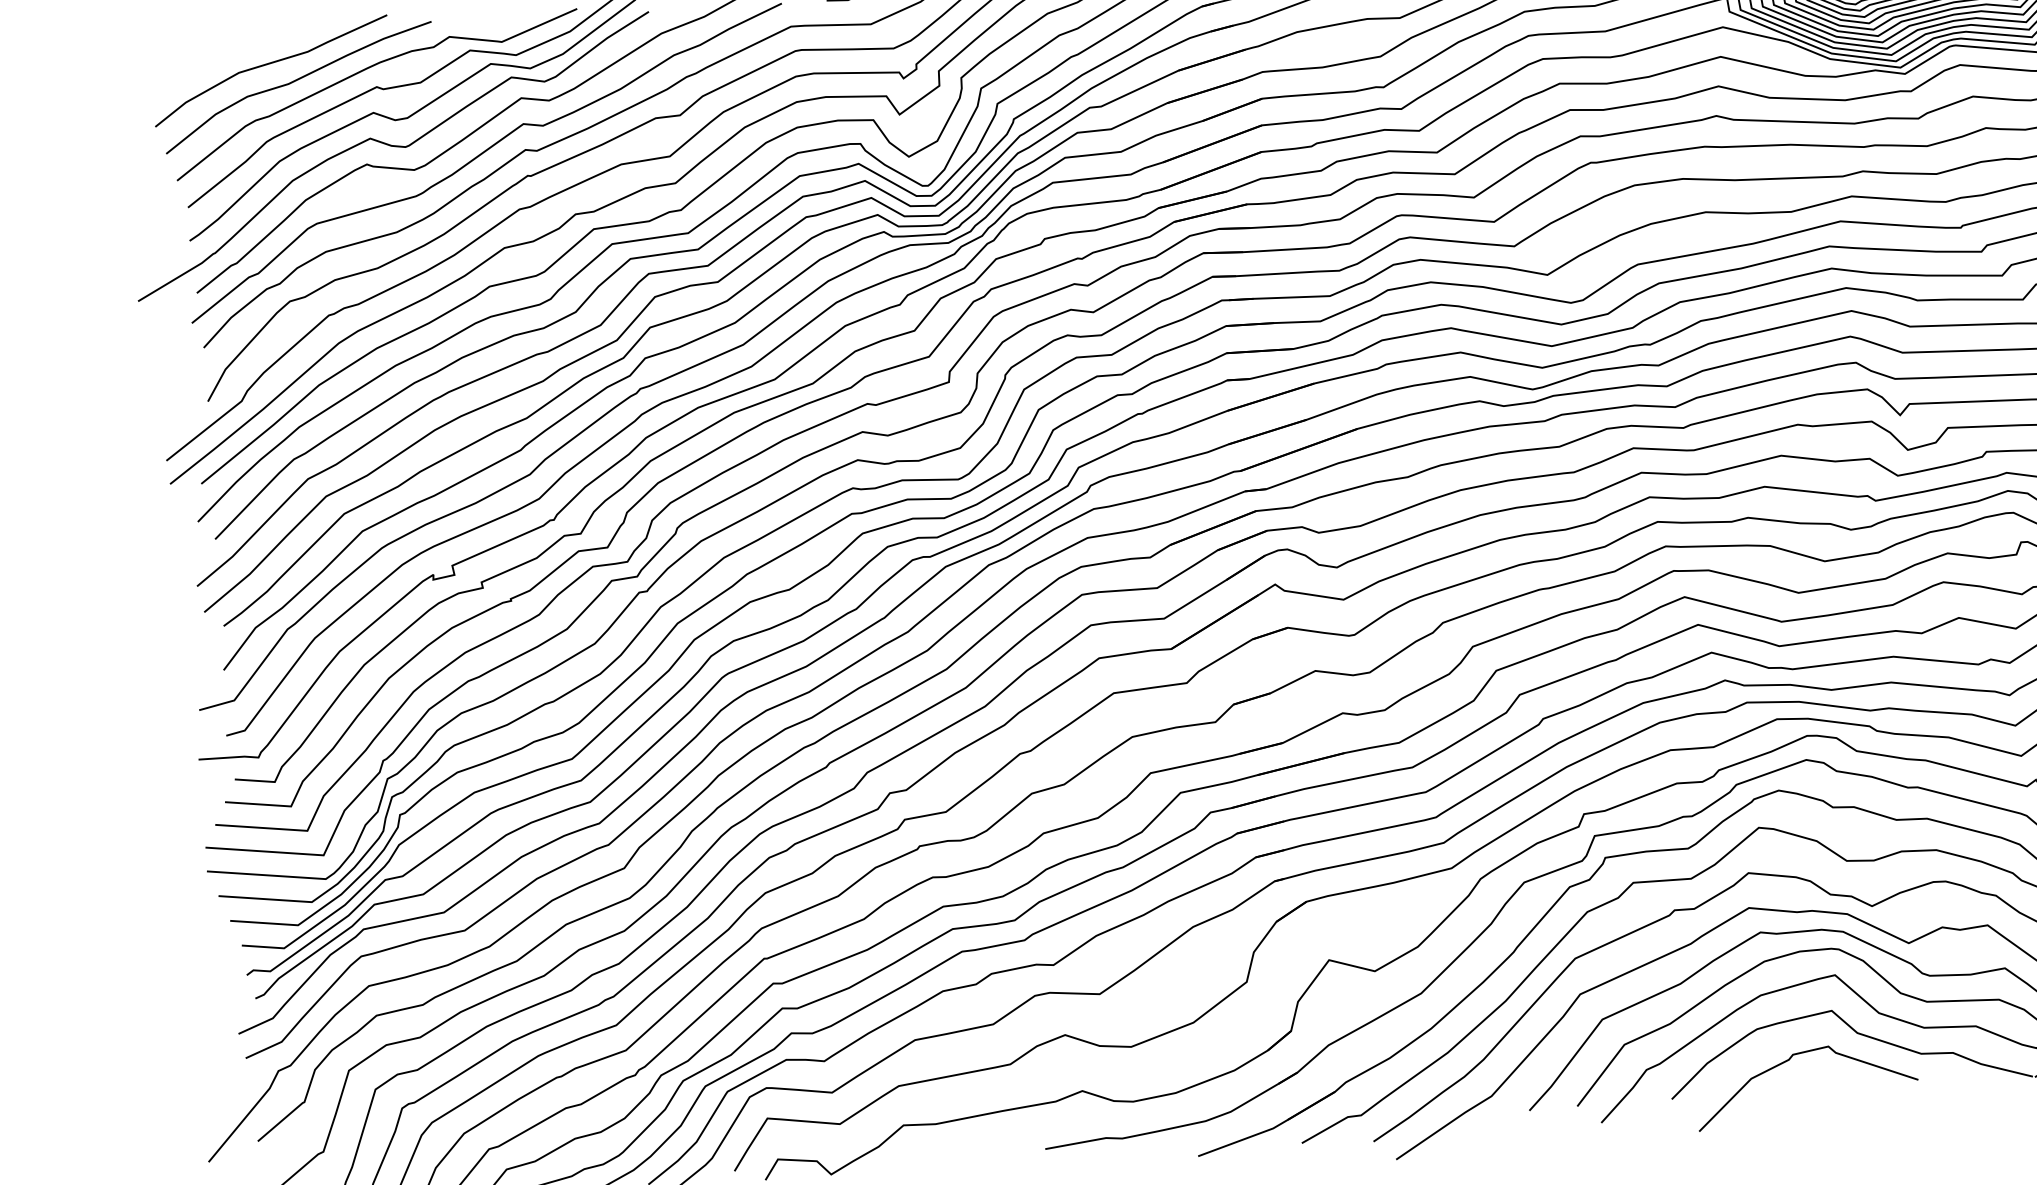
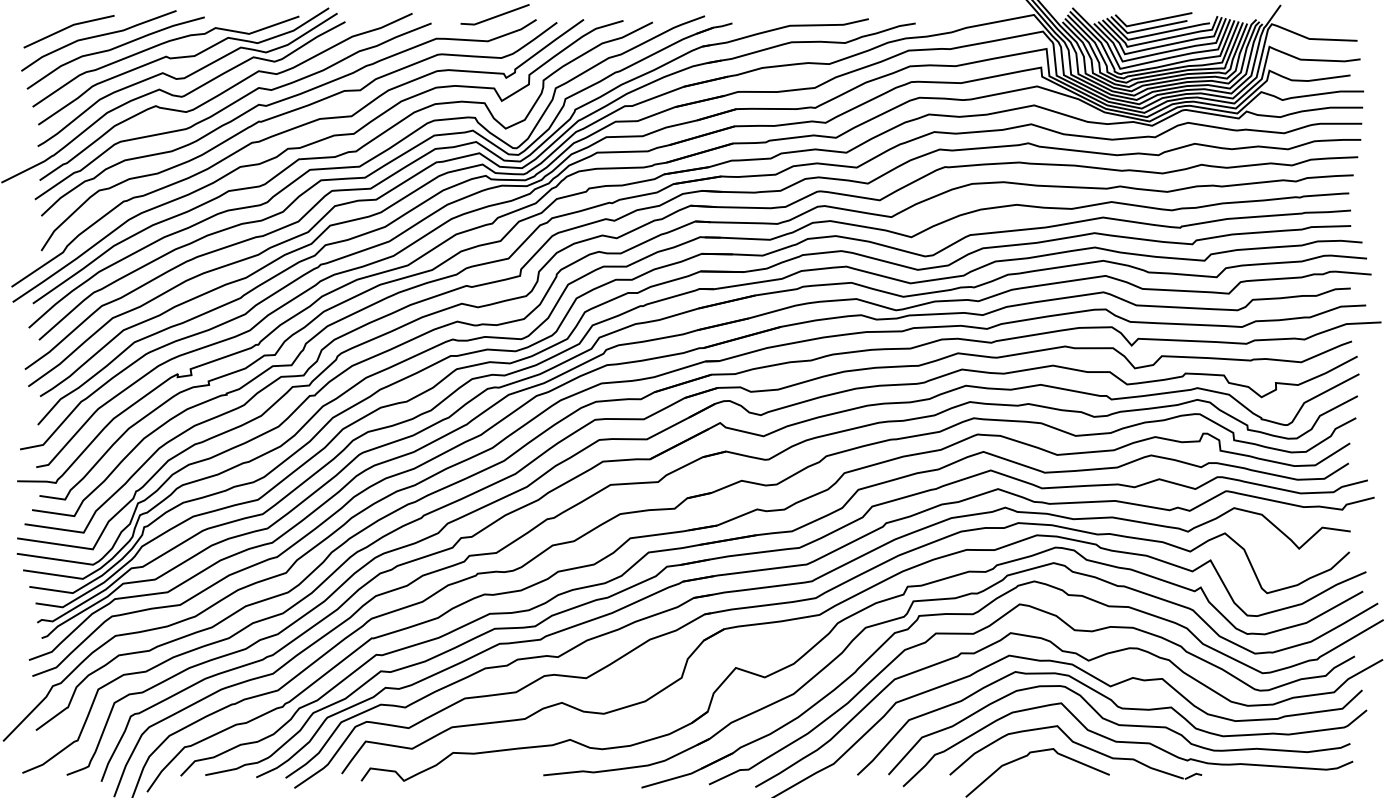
line: (219, 57) -> (66, 29), added

